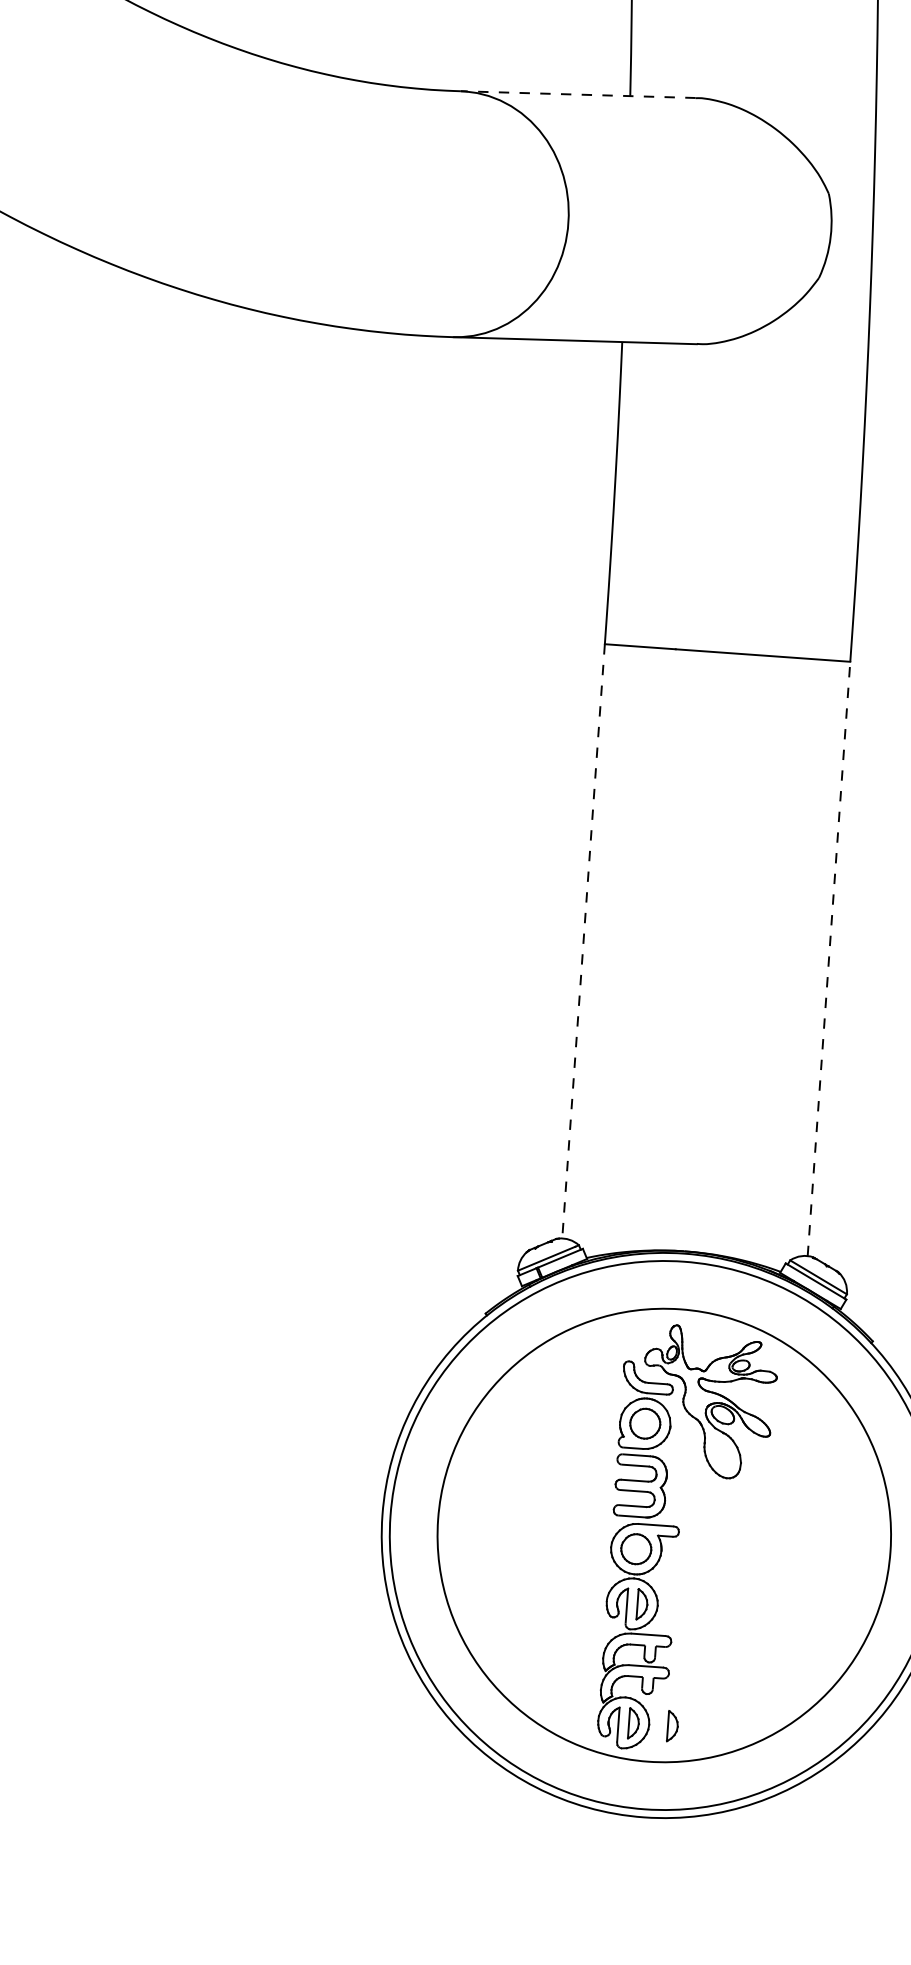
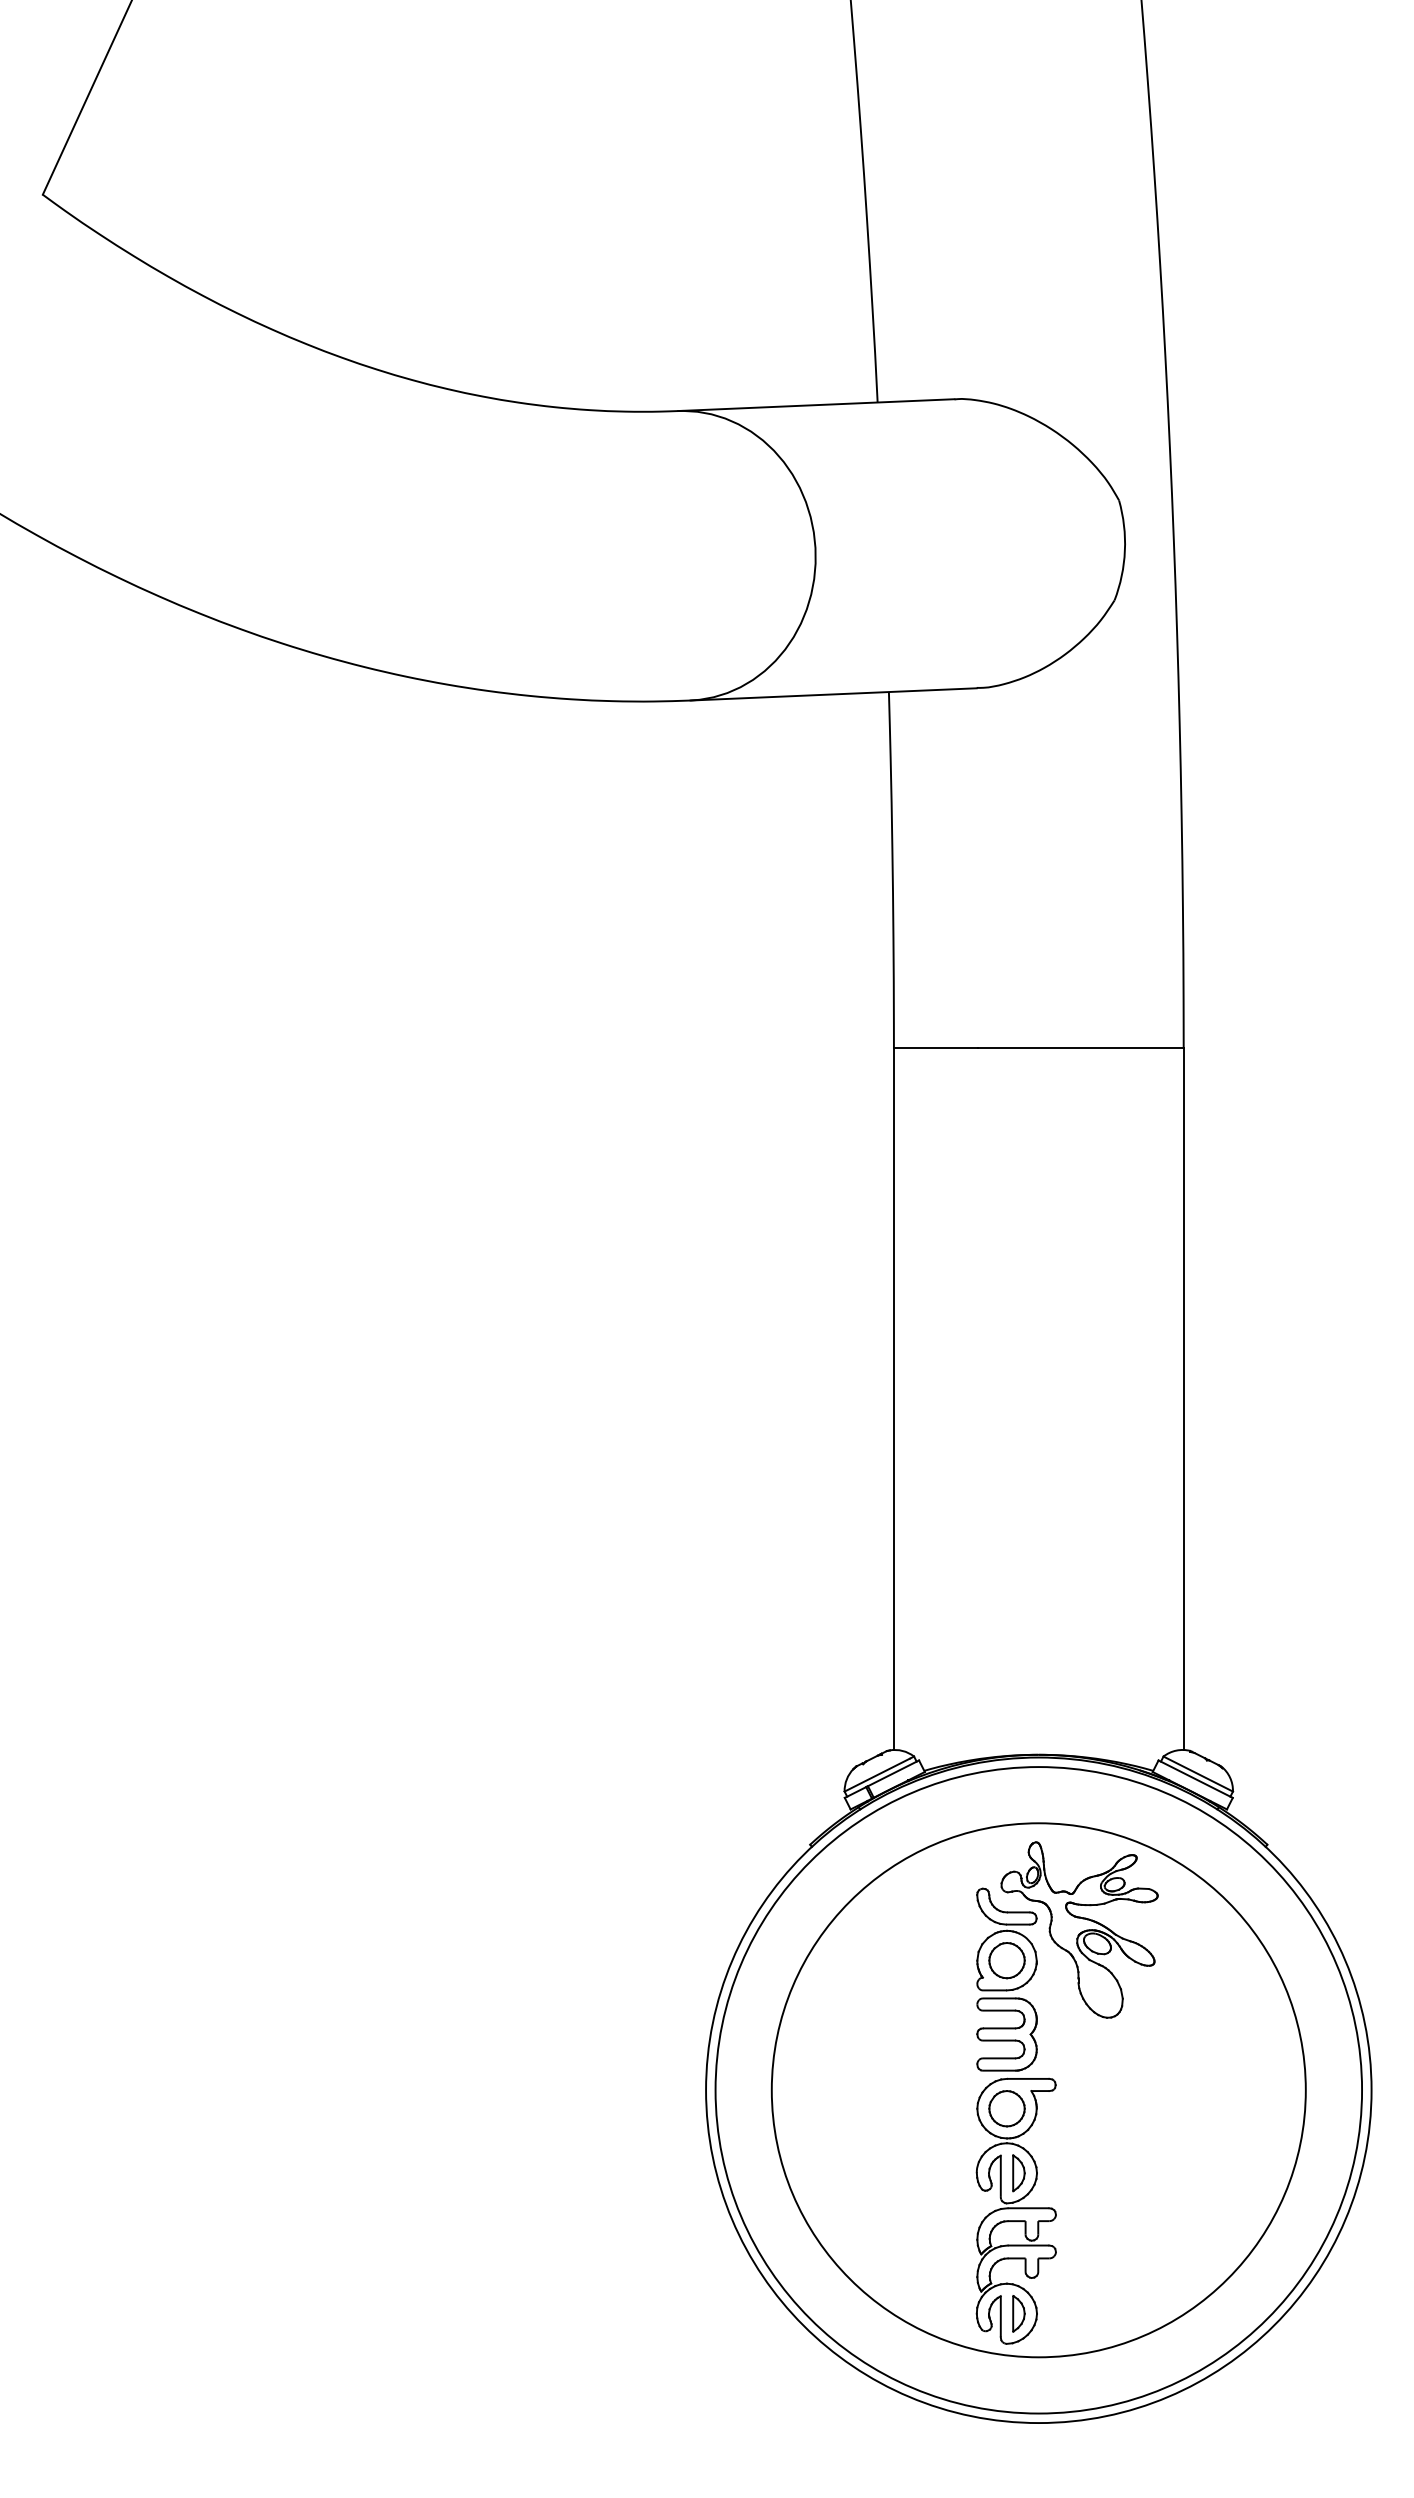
line: (577, 94) -> (815, 405), dashed -> solid
line: (583, 941) -> (893, 1399), dashed -> solid
line: (828, 959) -> (1183, 1399), dashed -> solid
part: (672, 1726) -> (1064, 2313), removed

